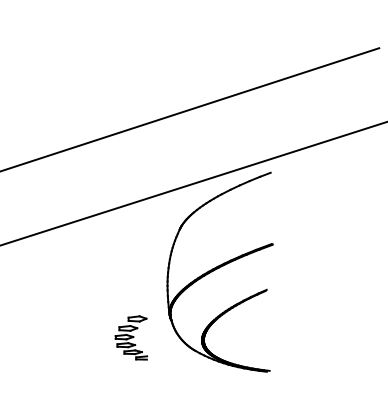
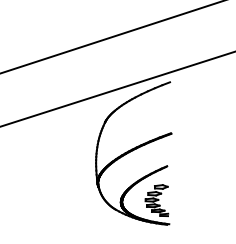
part: (131, 337) -> (156, 200), moved

